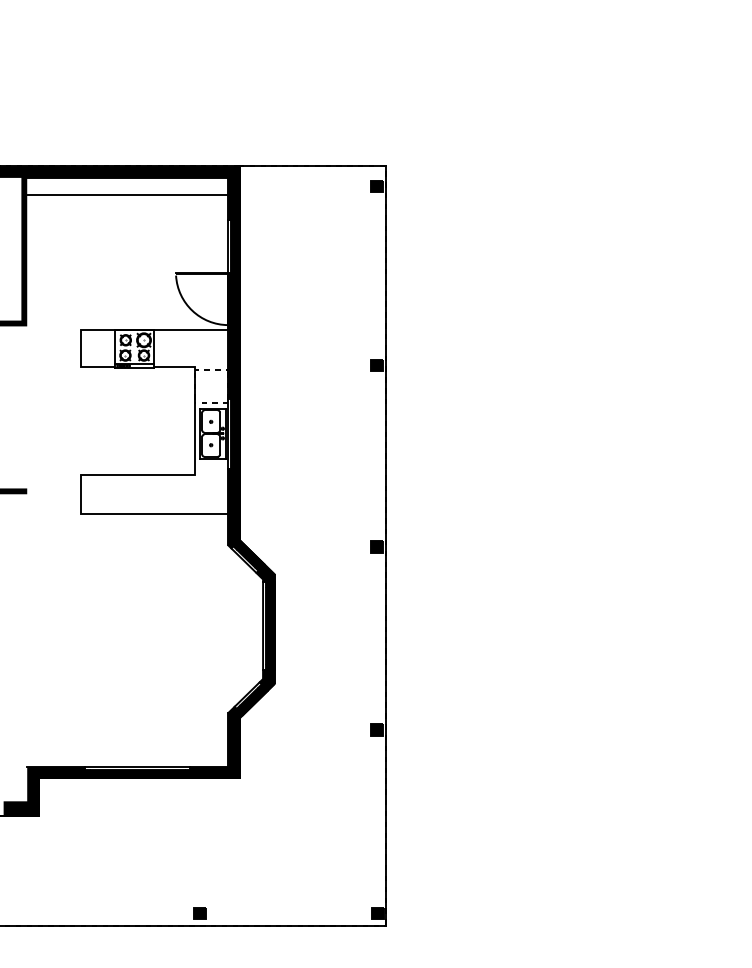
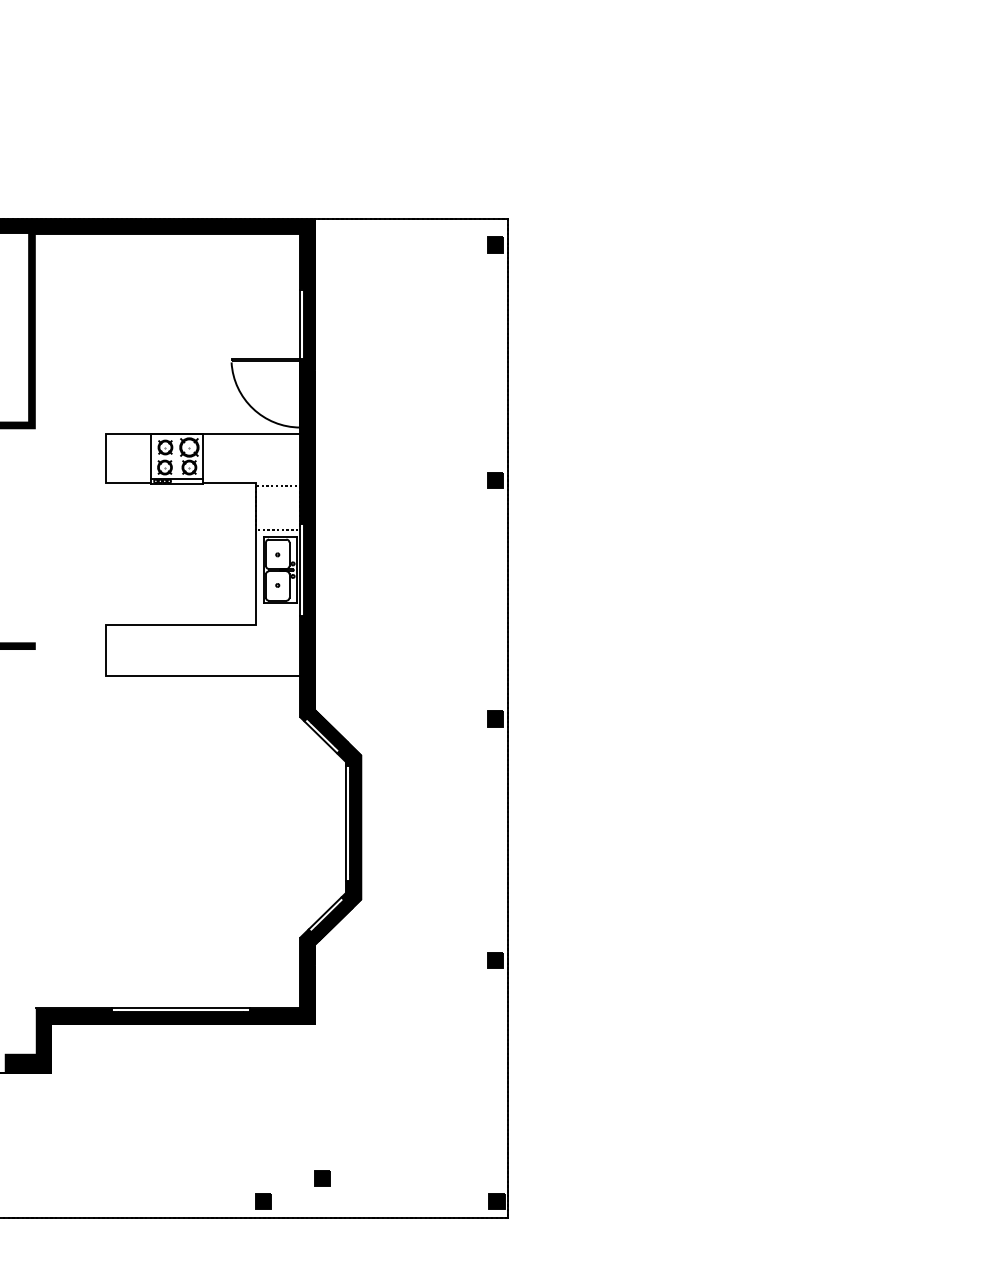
line: (127, 195) -> (167, 256), removed
part: (245, 896) -> (322, 1178), added

